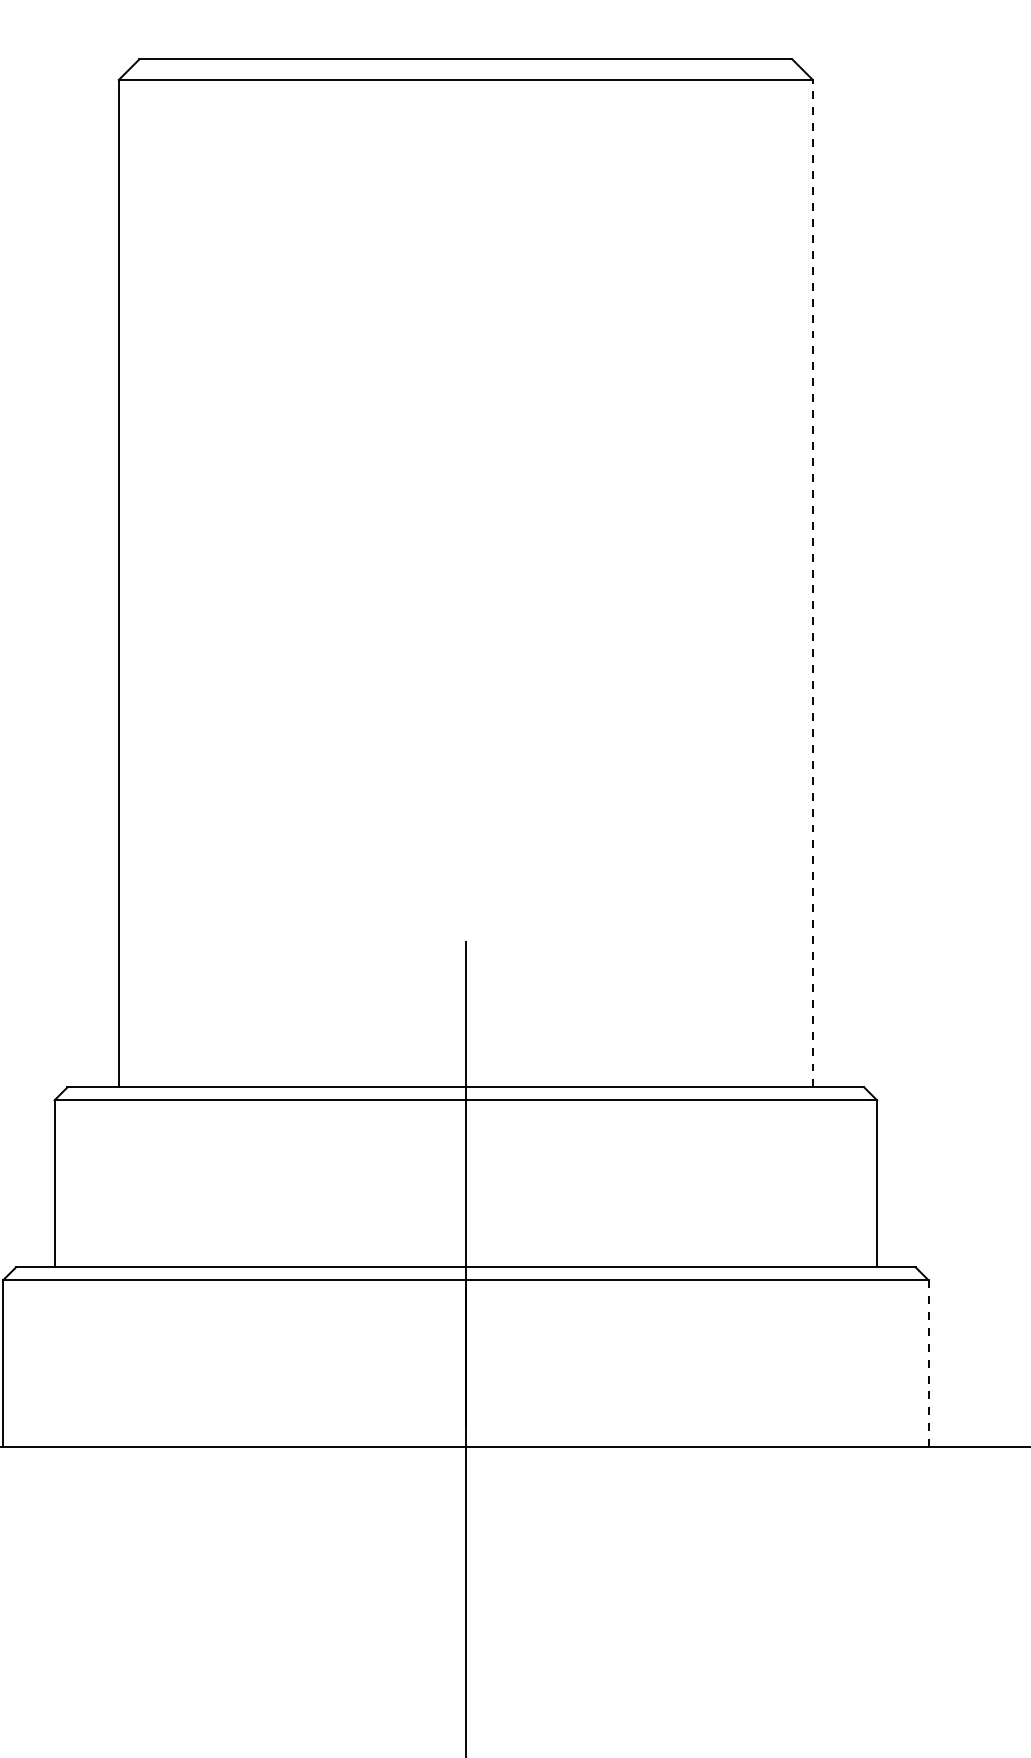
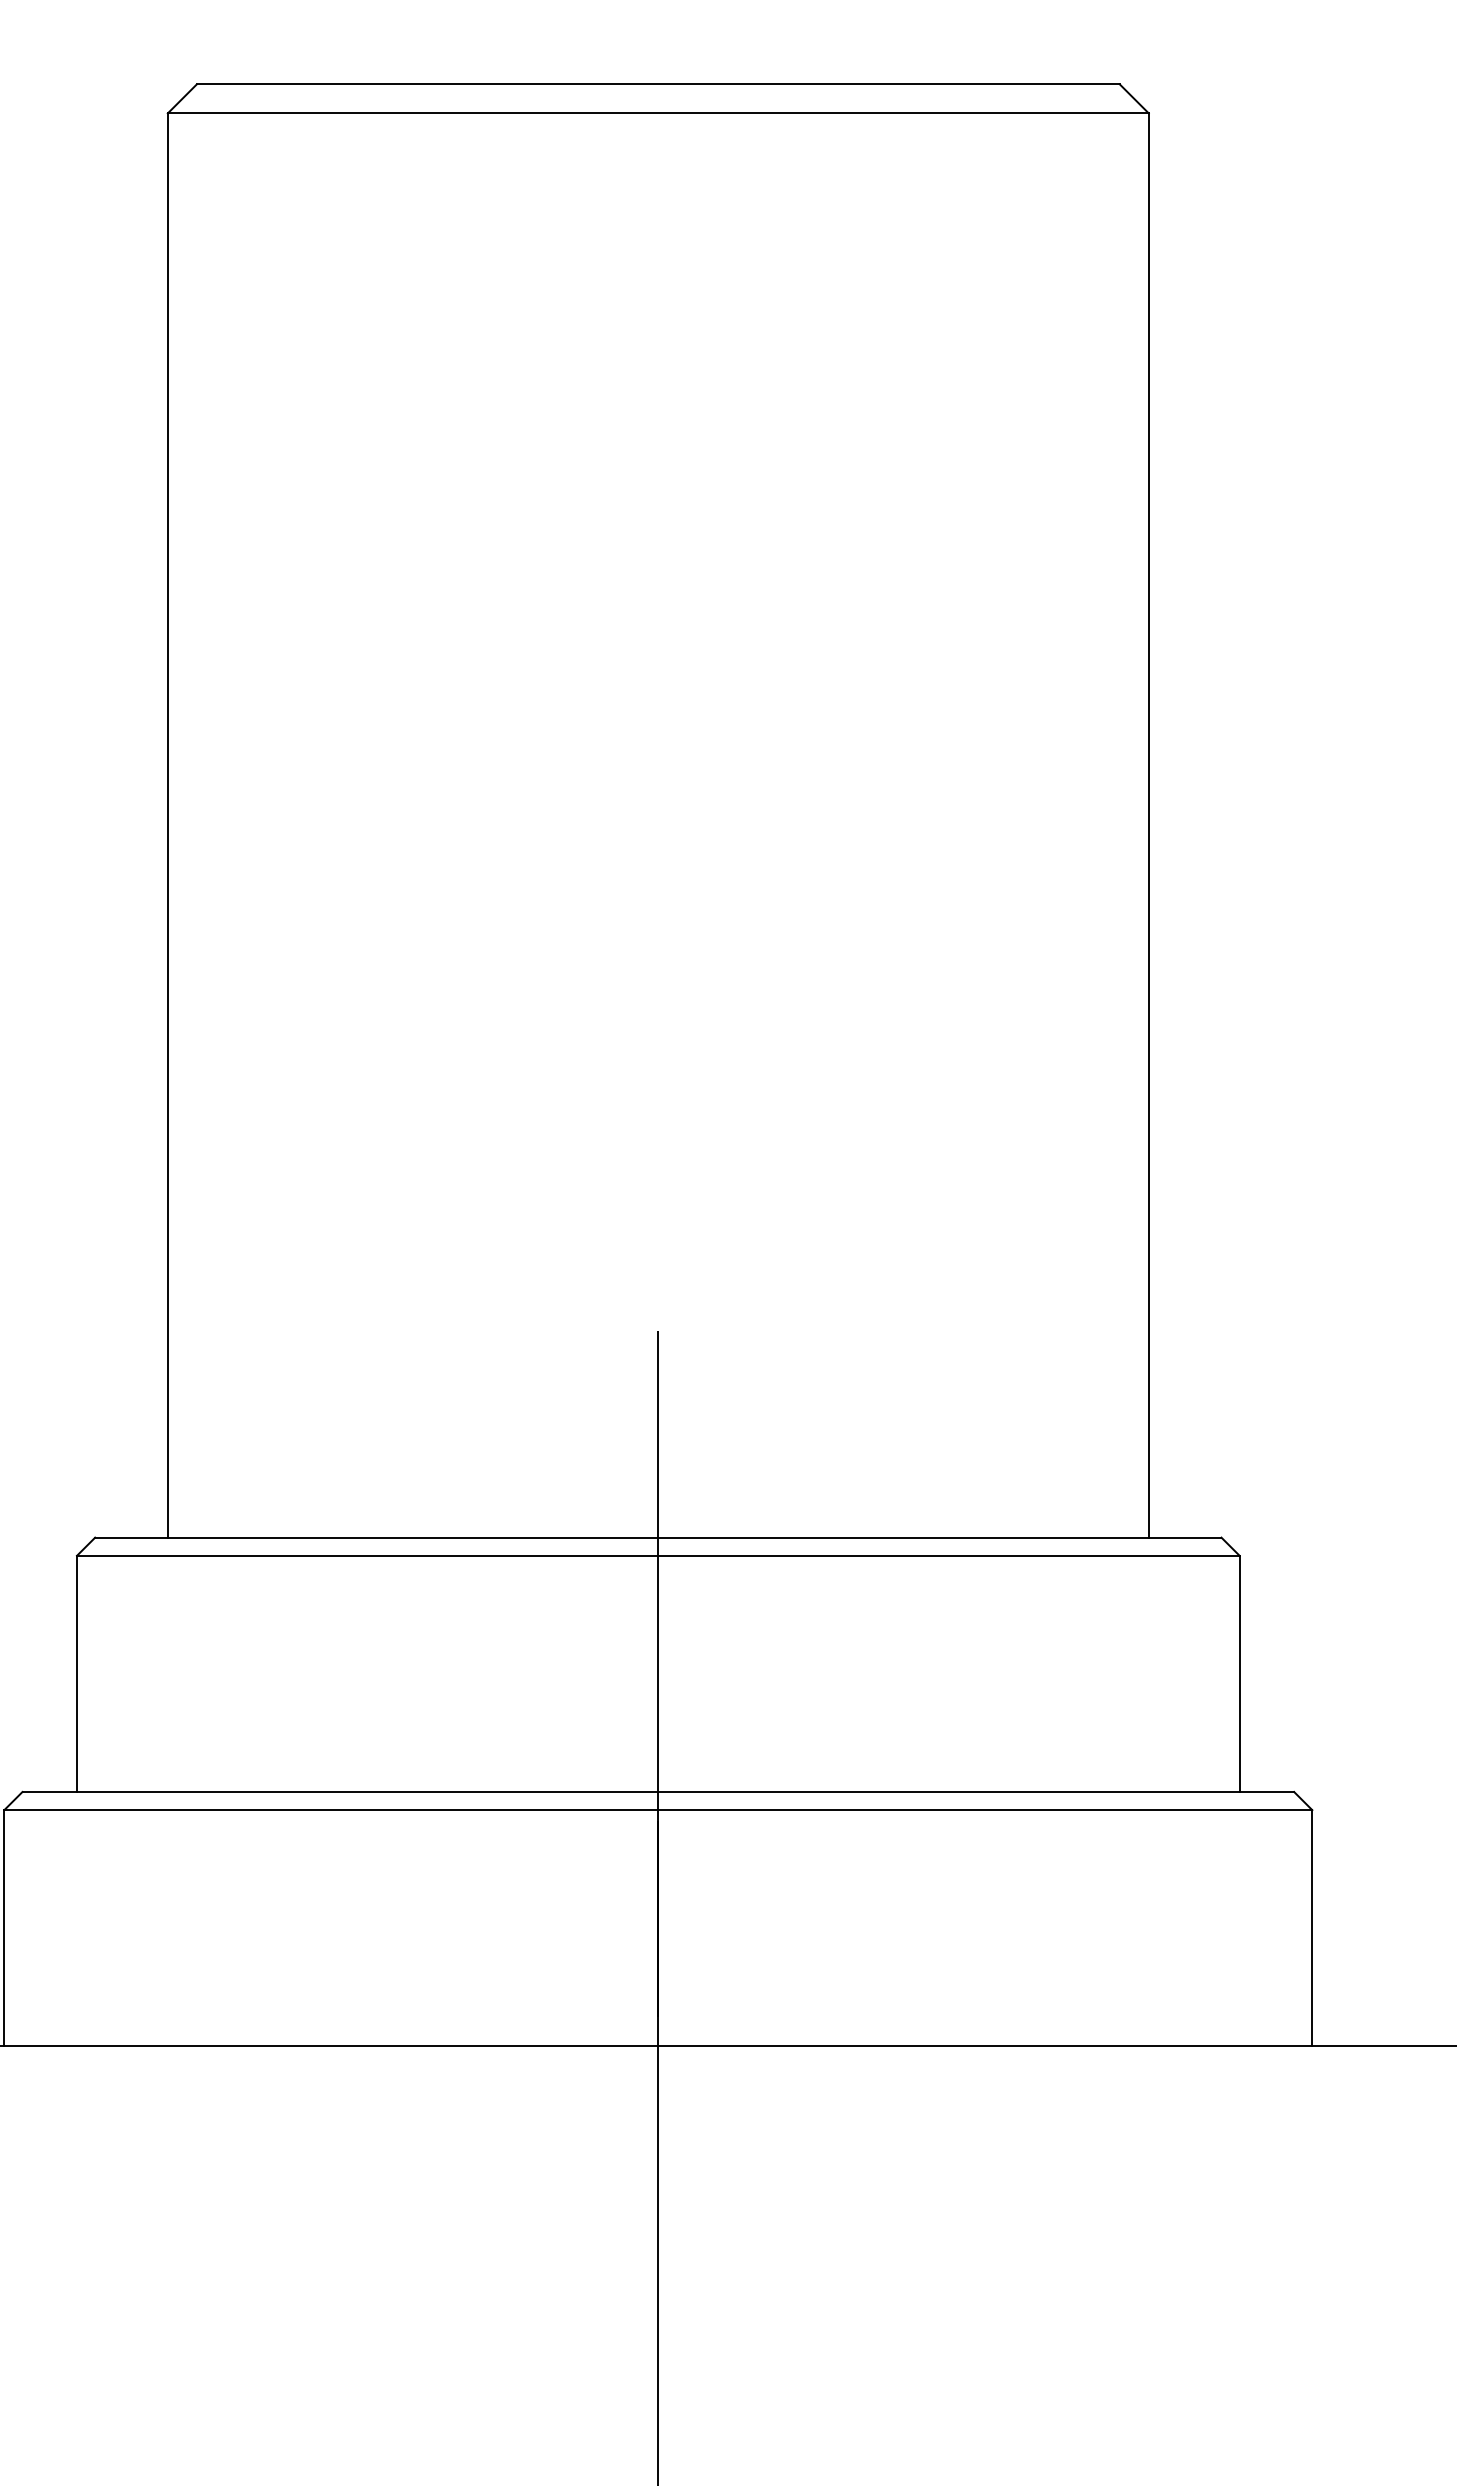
line: (812, 583) -> (1148, 825), dashed -> solid
line: (928, 1363) -> (1312, 1927), dashed -> solid

